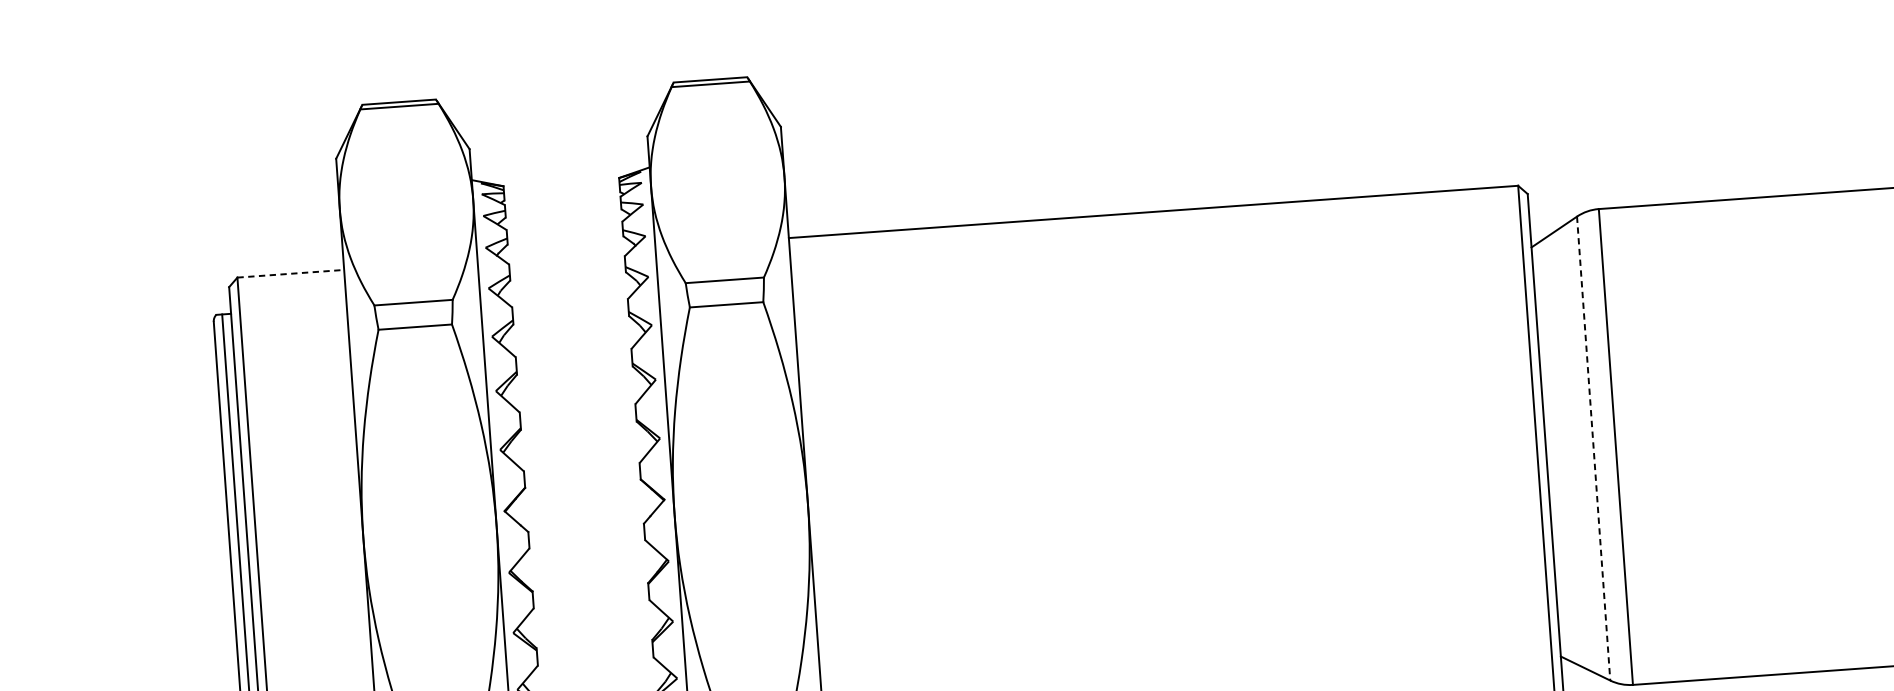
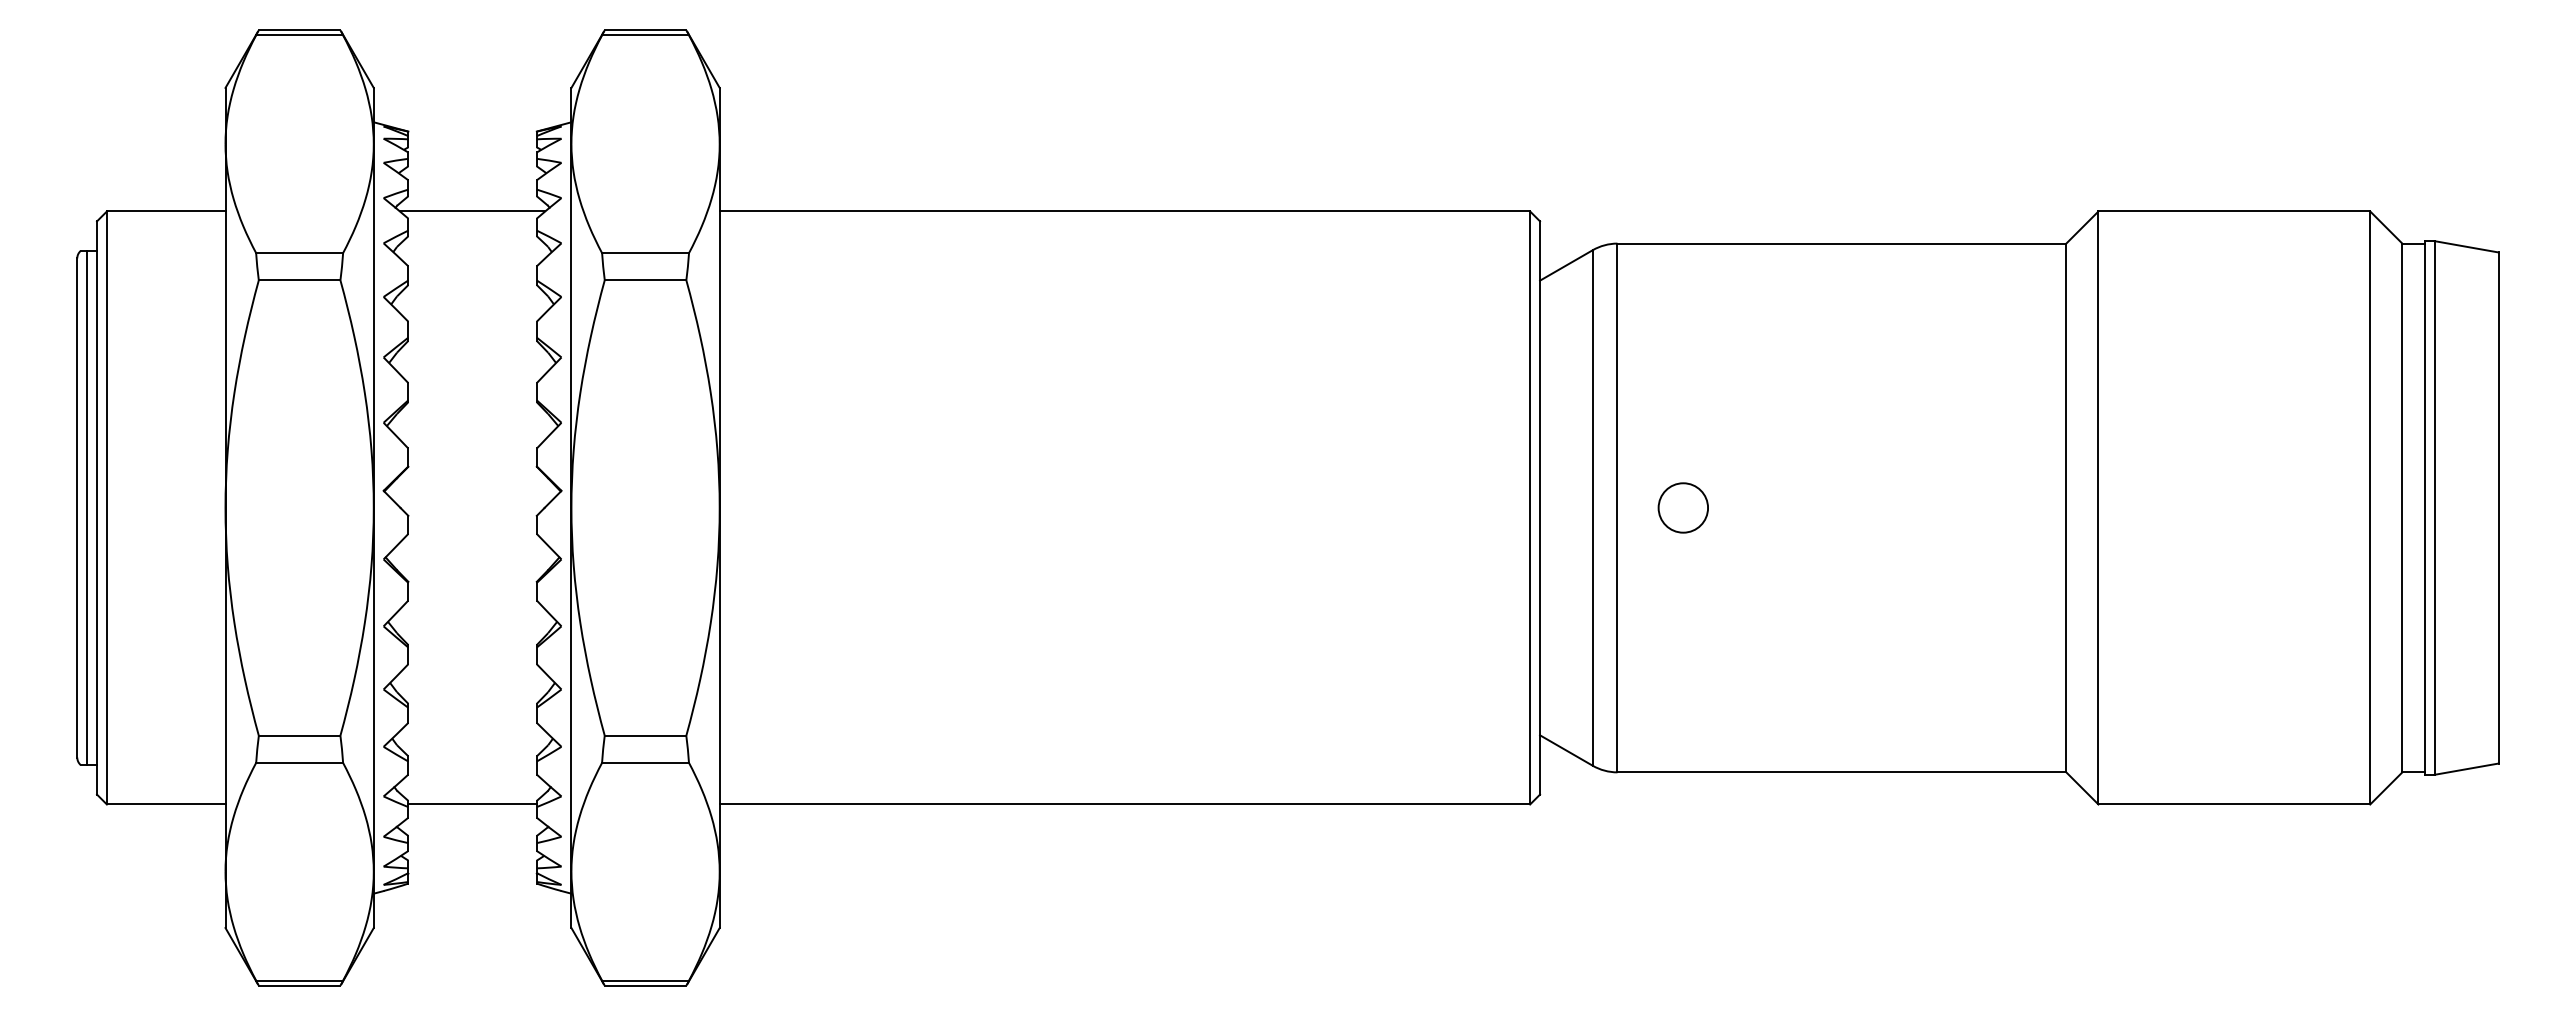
line: (566, 254) -> (472, 211), added
line: (291, 273) -> (166, 211), dashed -> solid
circle: (1674, 442) -> (1682, 507), added
line: (1593, 448) -> (1592, 507), dashed -> solid

